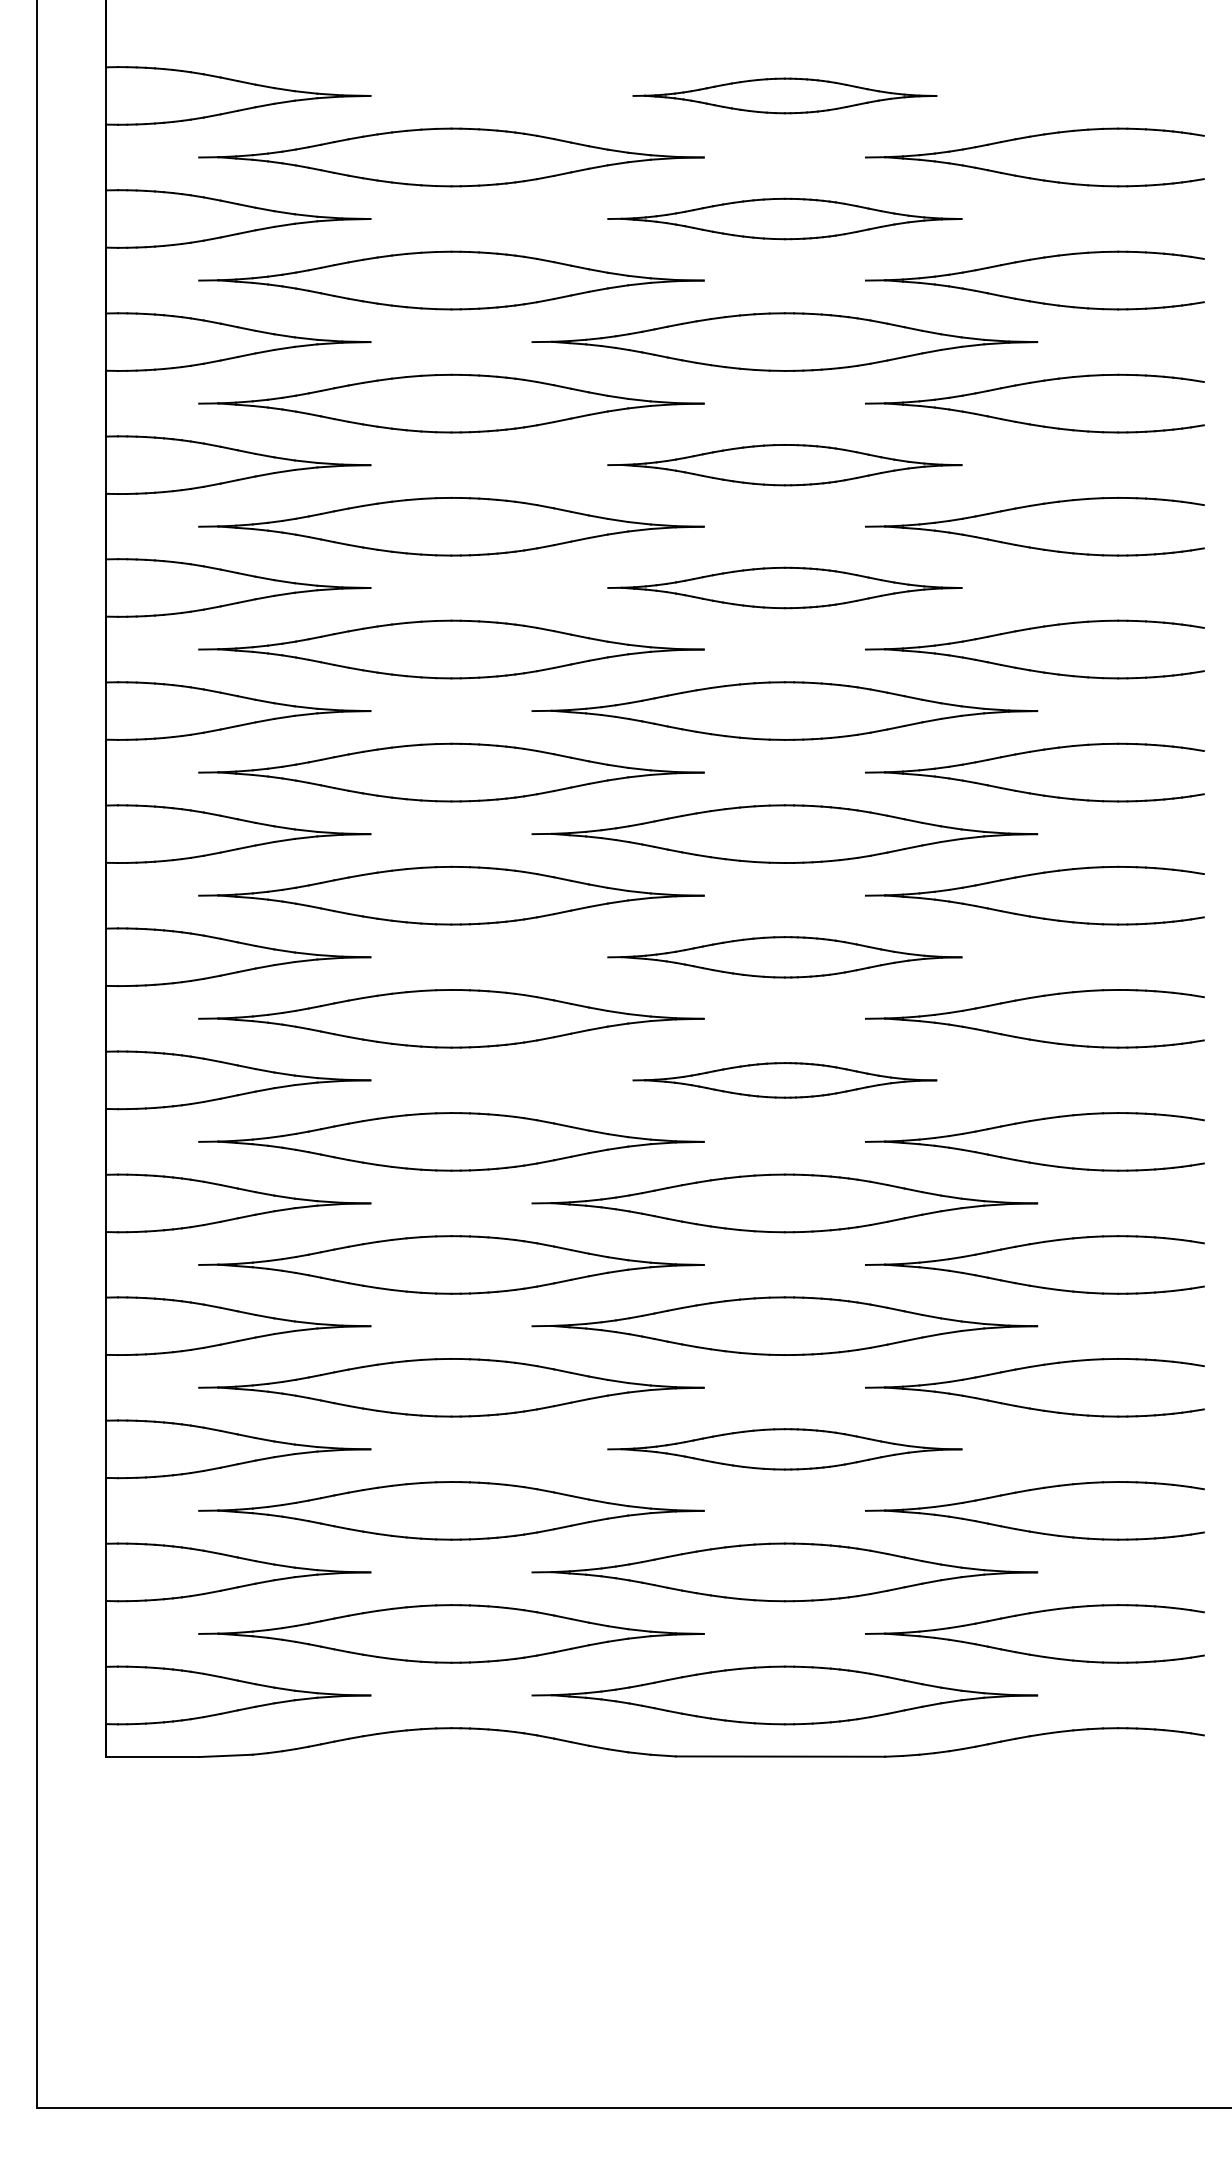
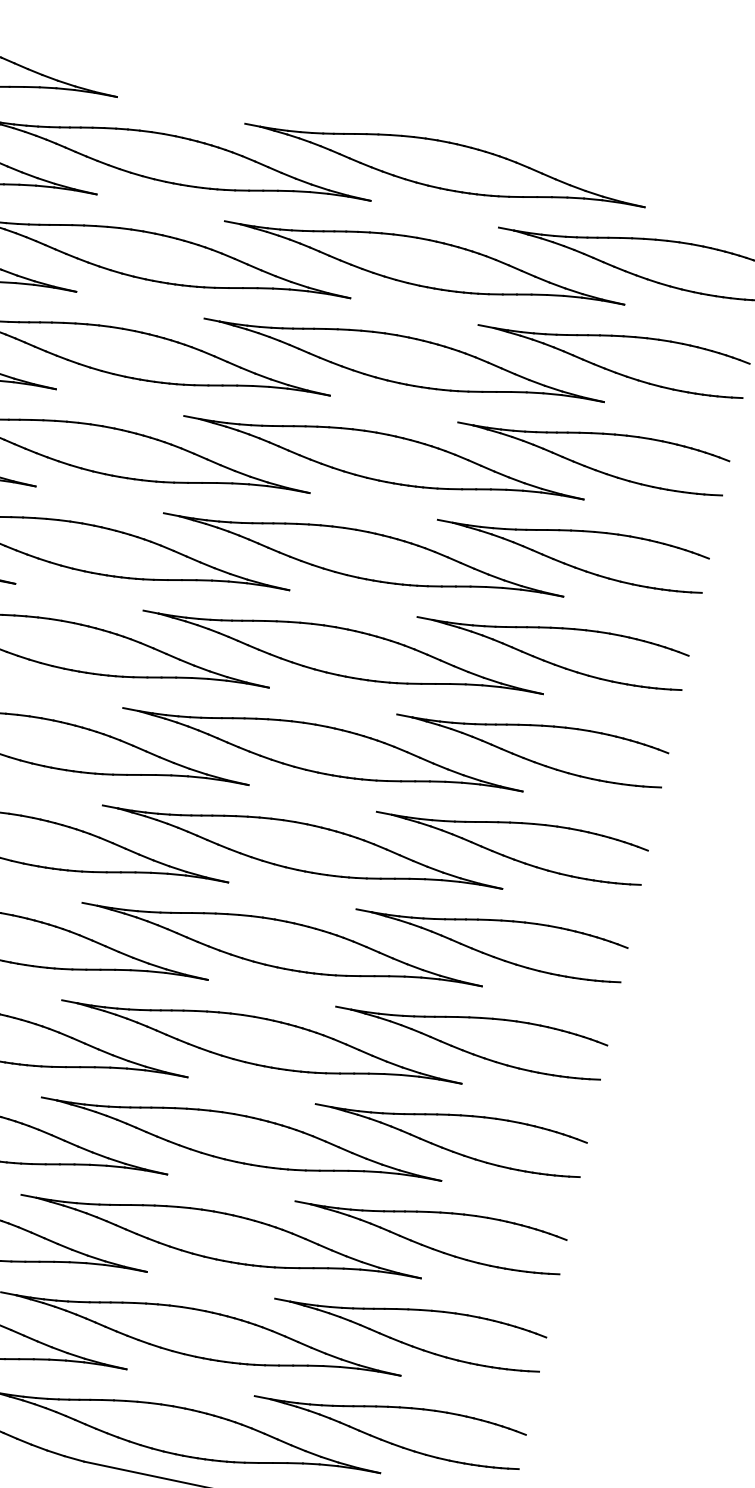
part: (784, 95) -> (444, 165), size x1.67
part: (784, 218) -> (424, 262), size x1.43
part: (784, 464) -> (383, 457), size x1.43
part: (784, 587) -> (363, 554), size x1.43
part: (784, 957) -> (302, 847), size x1.43
part: (784, 1080) -> (281, 944), size x1.67
part: (784, 1449) -> (220, 1236), size x1.43

